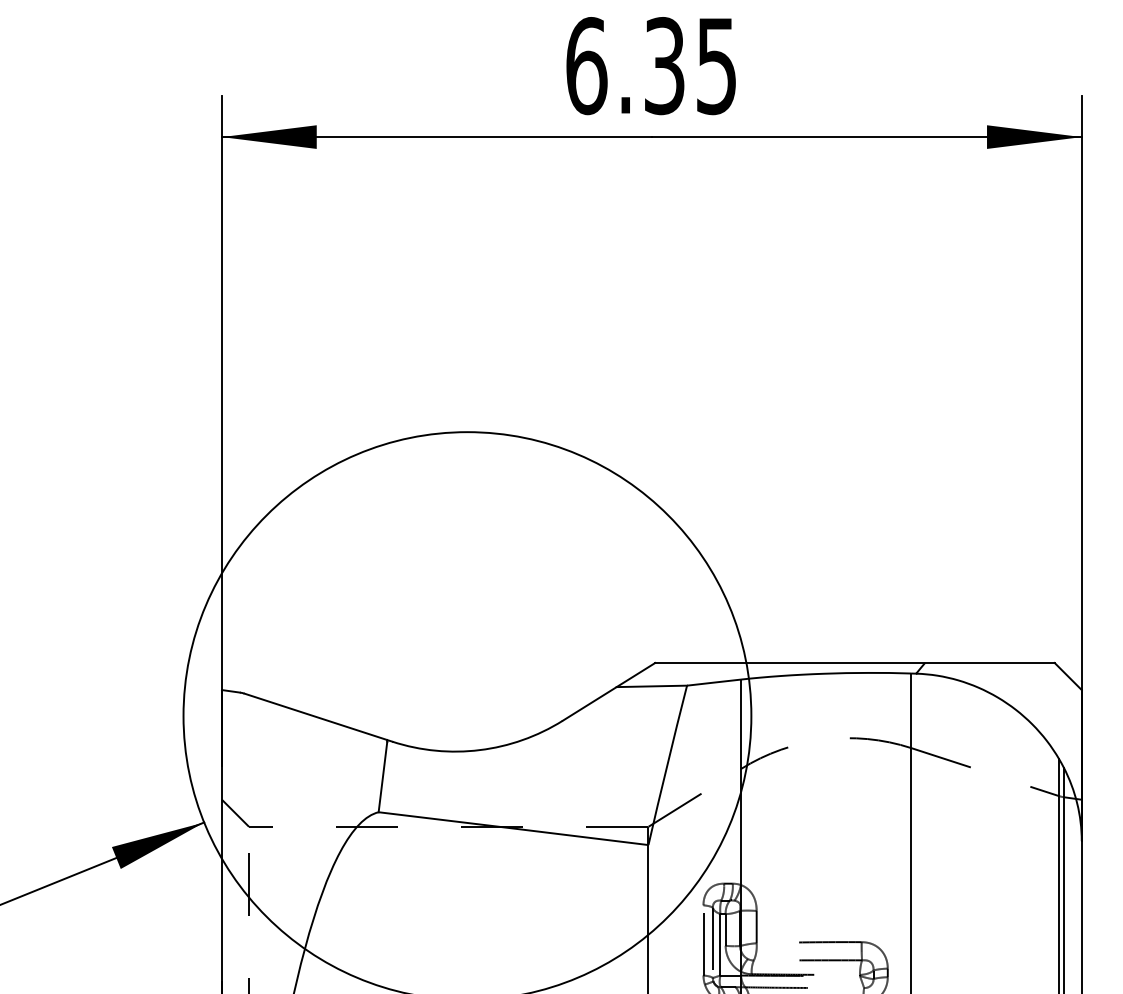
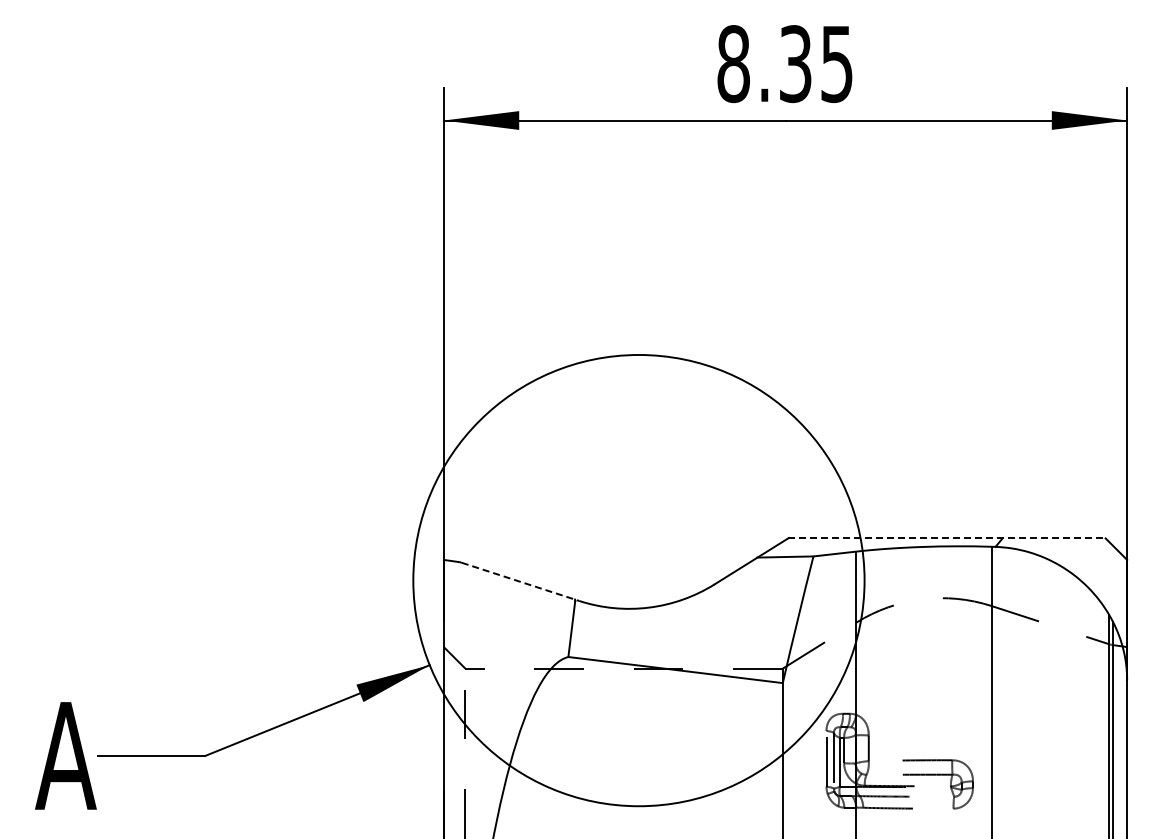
text: (586, 65) -> (733, 63), 6.35 -> 8.35
line: (854, 663) -> (946, 538), solid -> dashed
line: (318, 717) -> (520, 581), solid -> dashed

